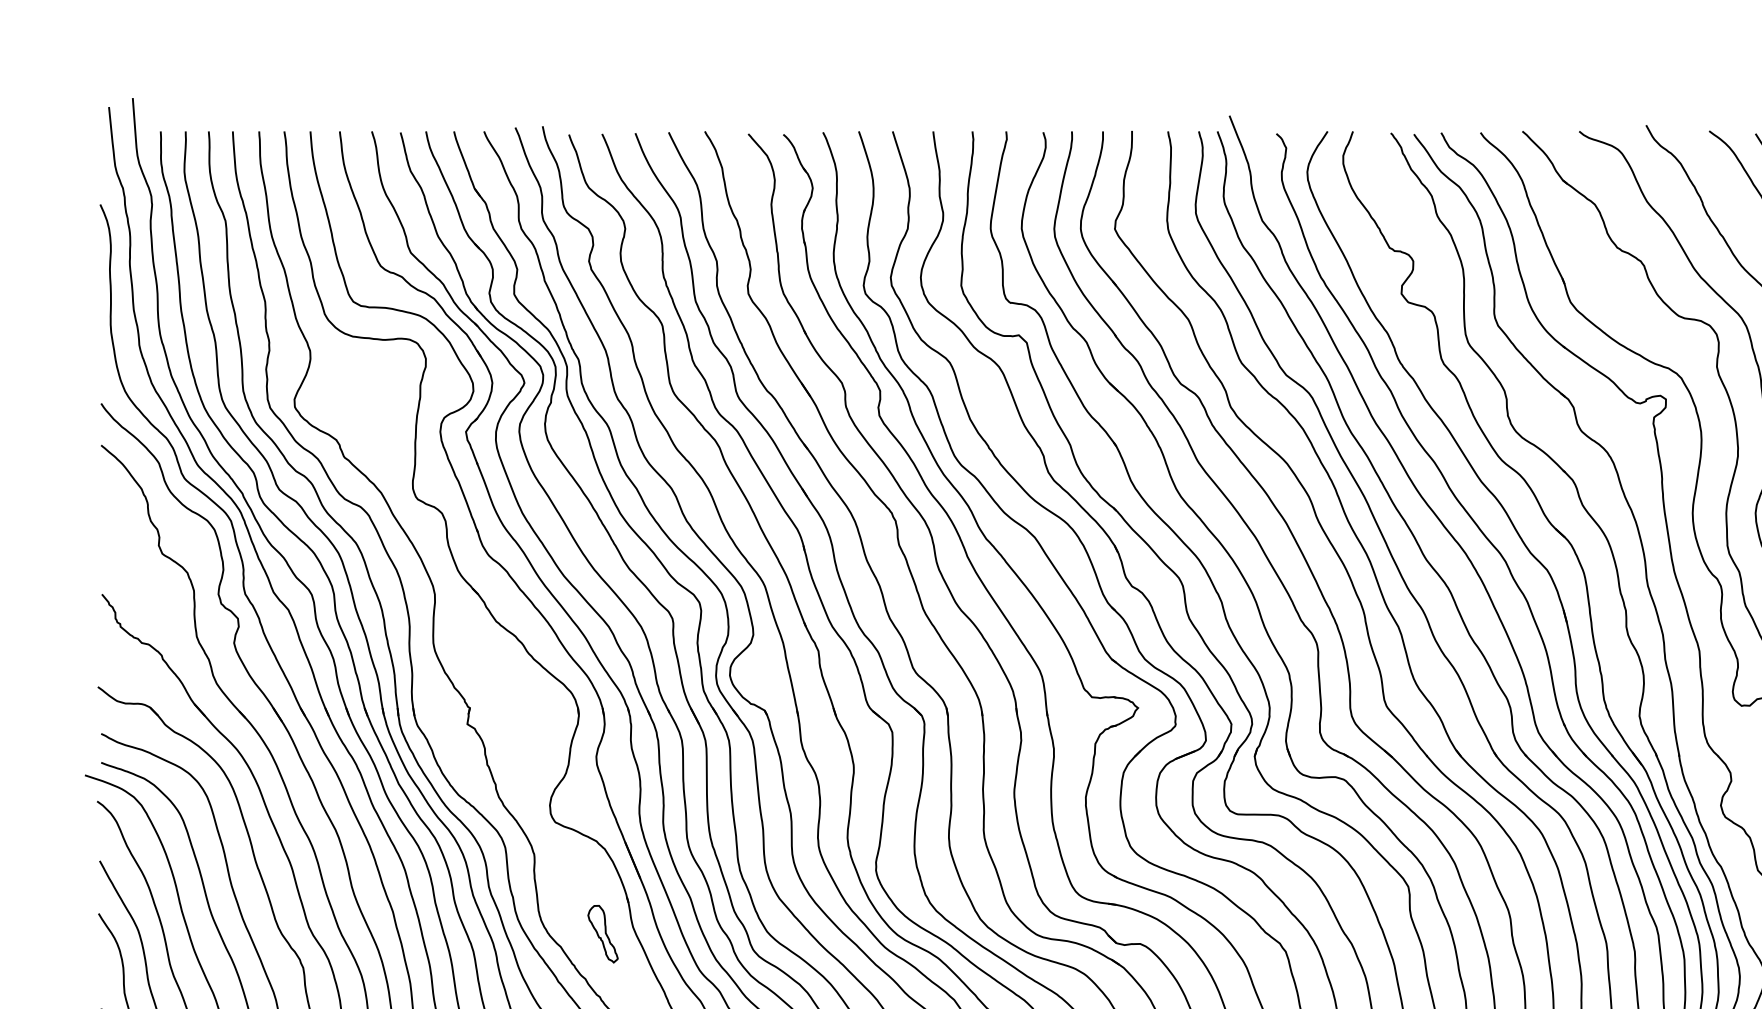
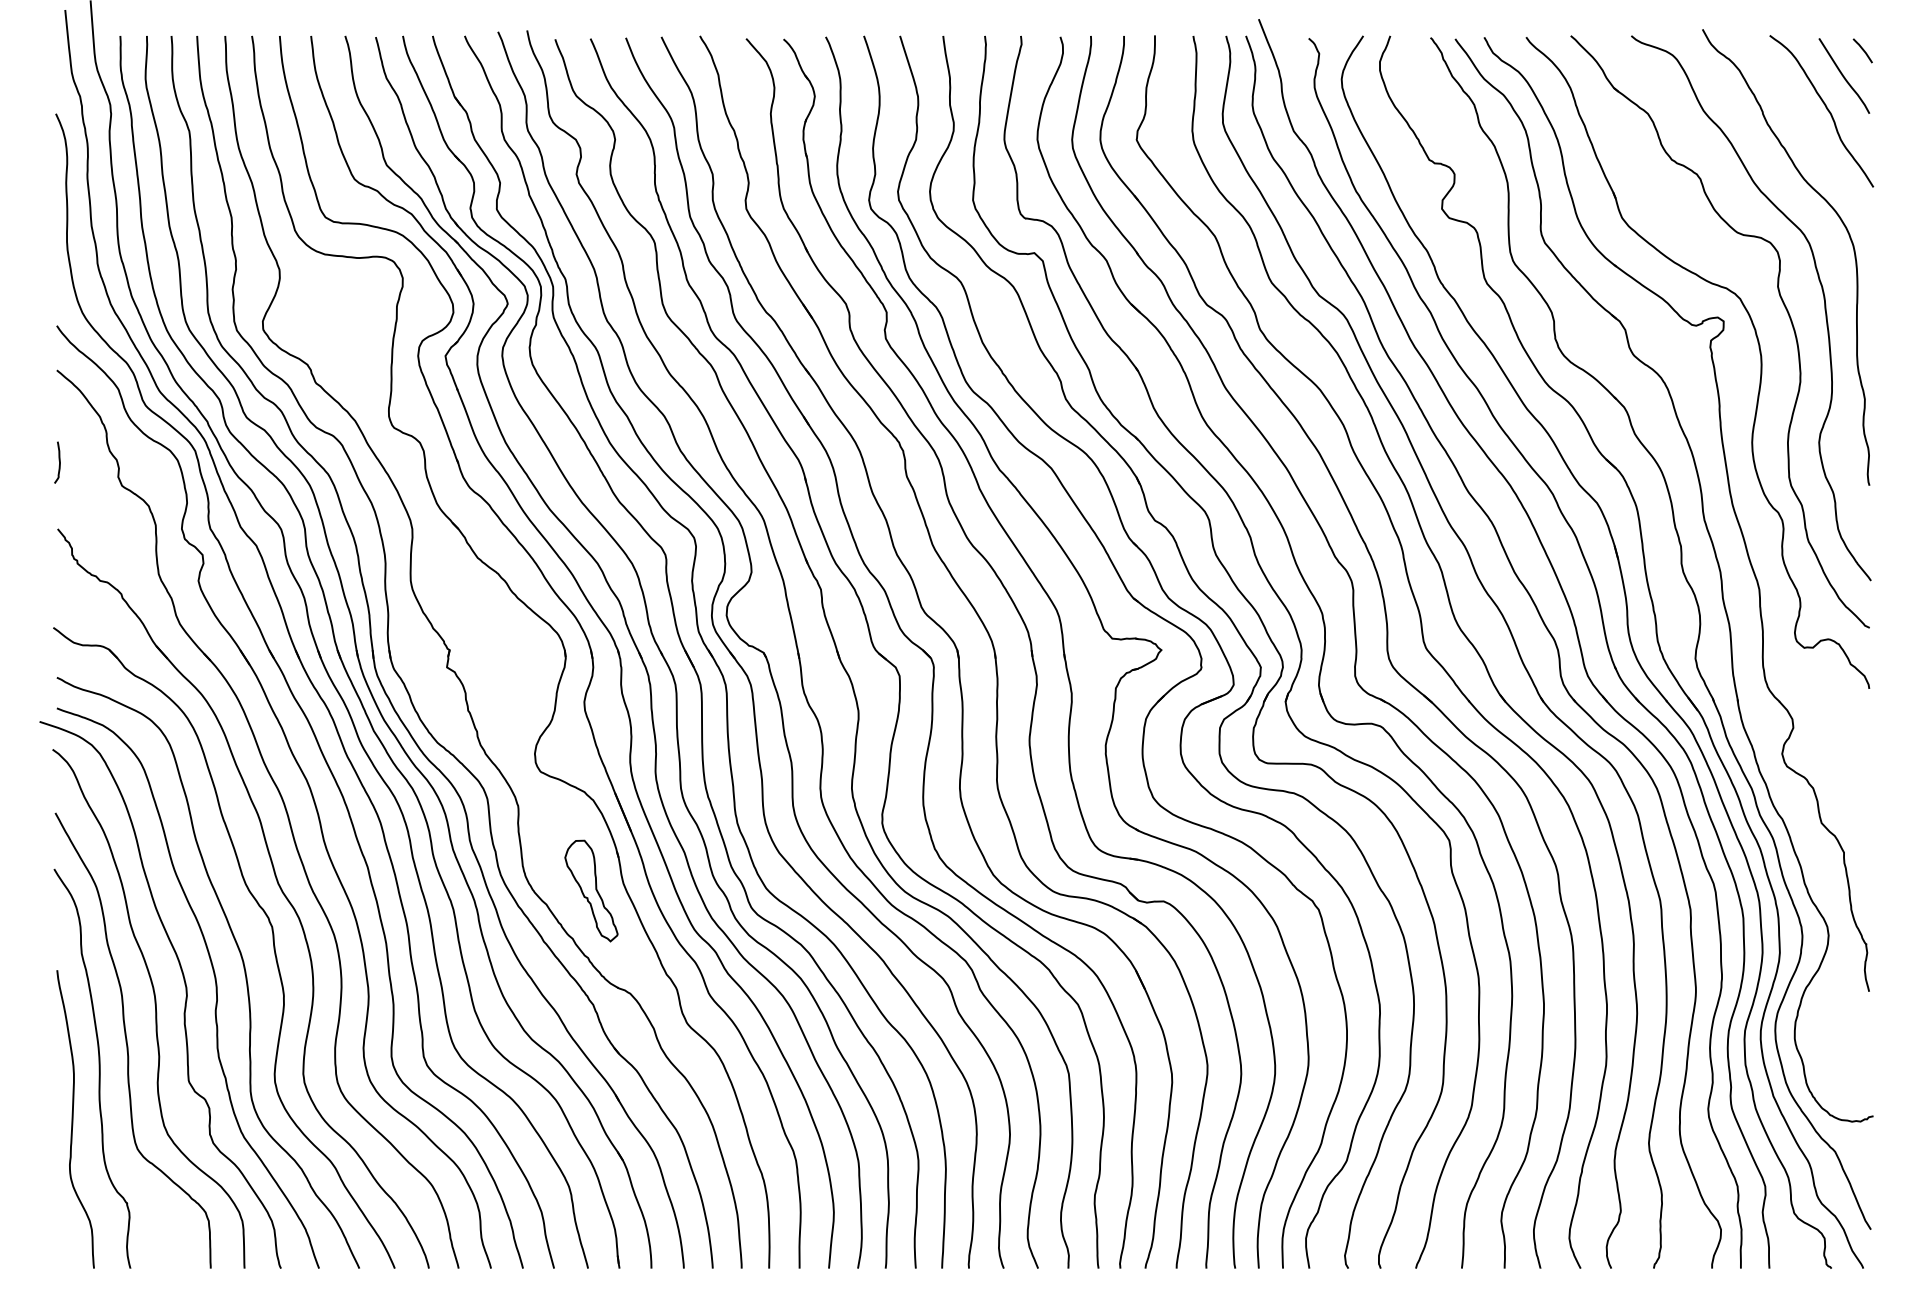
curve: (103, 531) -> (59, 462), added
part: (603, 933) -> (591, 890), size x1.67

